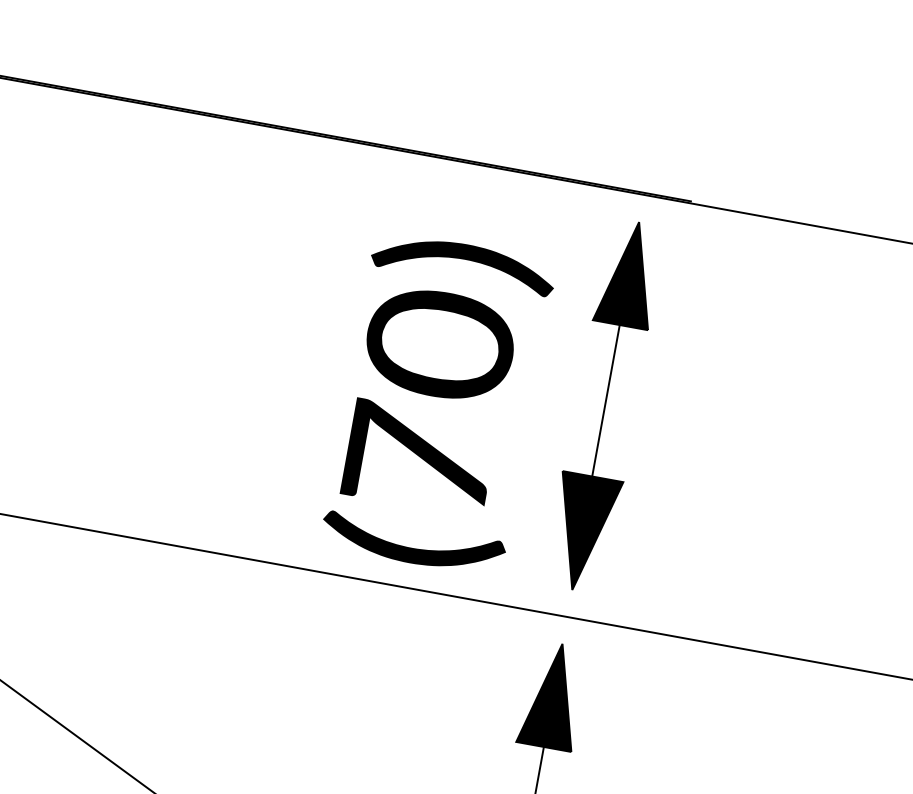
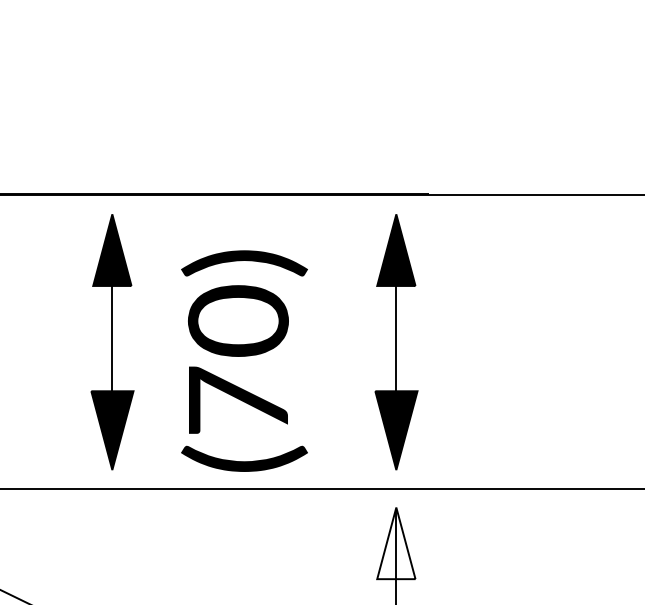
part: (197, 332) -> (112, 342), added
text: (438, 402) -> (244, 360), moved
fill: (553, 695) -> (396, 543), removed

